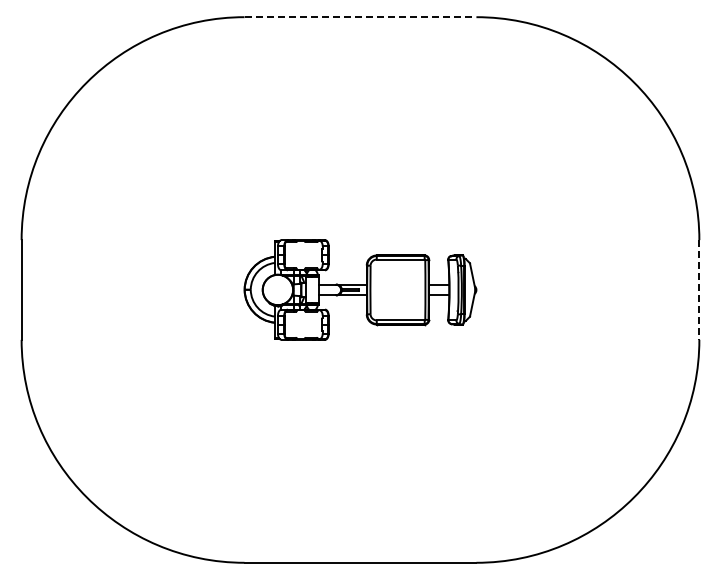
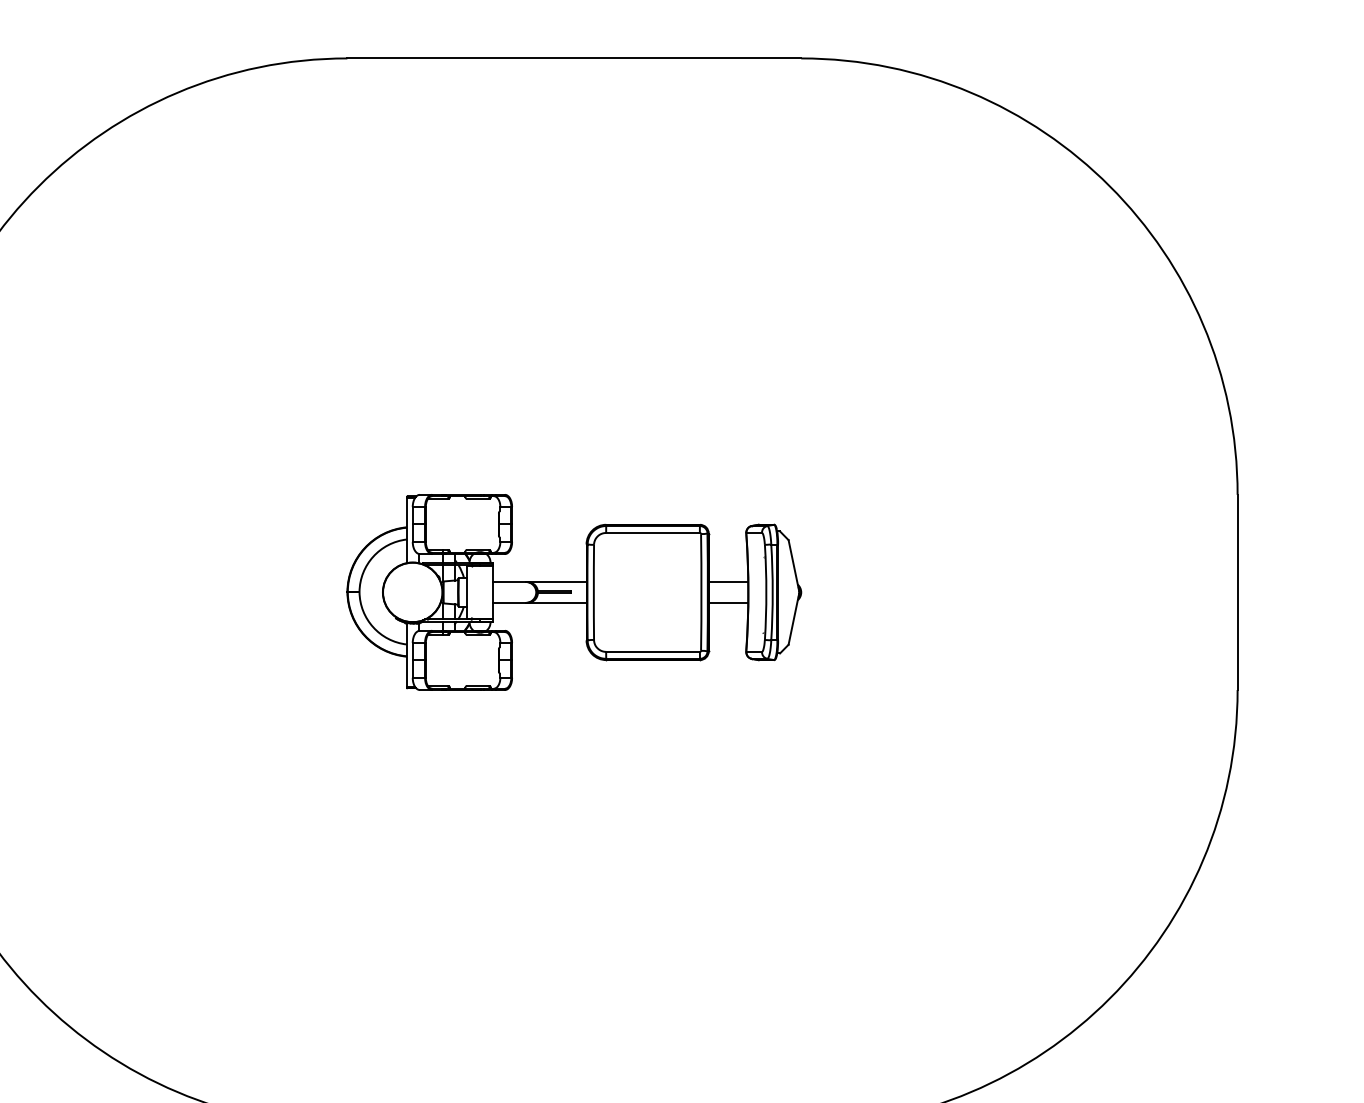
line: (360, 17) -> (574, 59), dashed -> solid
line: (699, 289) -> (1237, 591), dashed -> solid

